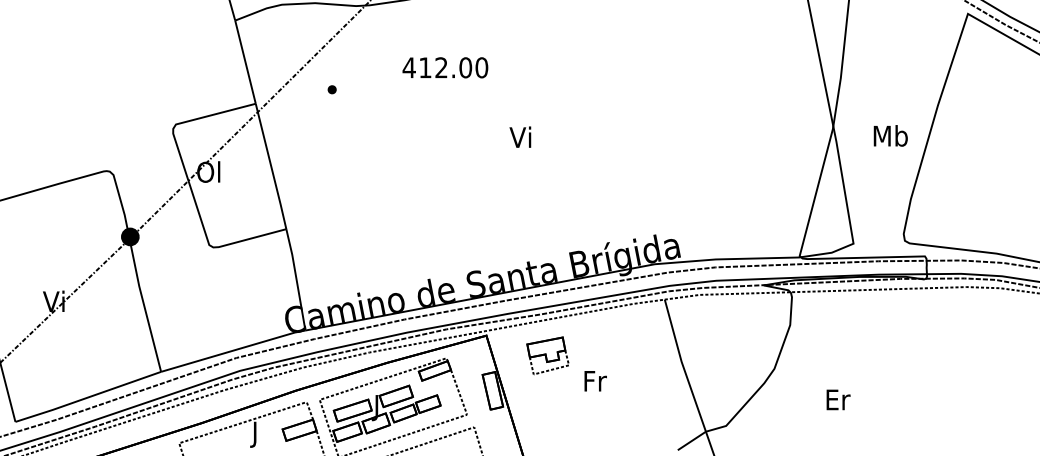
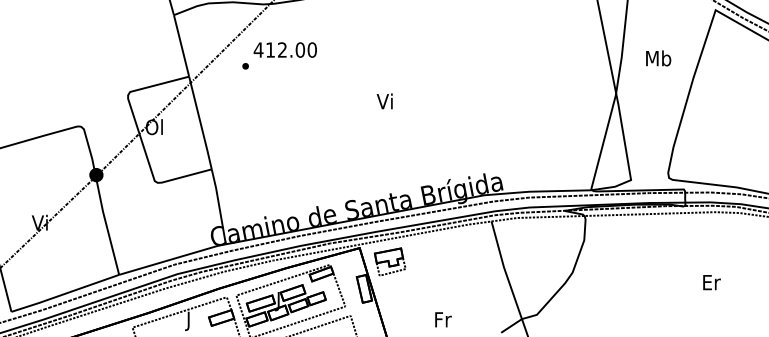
text: (444, 67) -> (284, 49), moved
text: (890, 136) -> (658, 58), moved
part: (547, 355) -> (389, 261), moved
text: (595, 380) -> (443, 319), moved
text: (837, 399) -> (711, 282), moved

